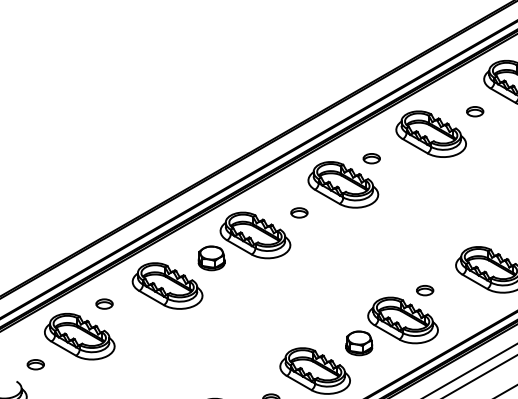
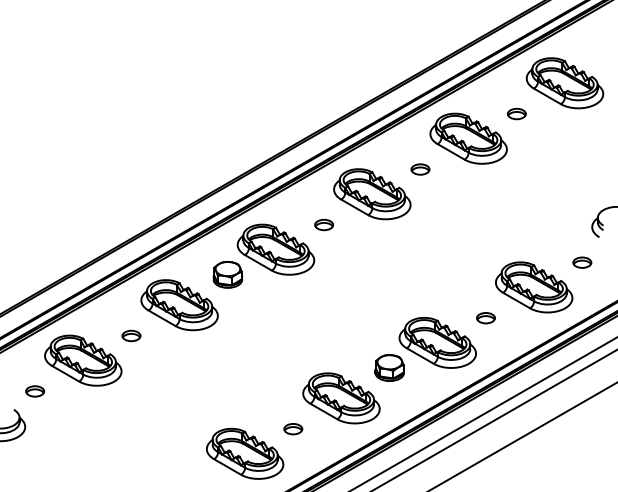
part: (371, 158) -> (420, 169), moved
part: (424, 290) -> (485, 318), moved
part: (104, 303) -> (131, 335), moved

